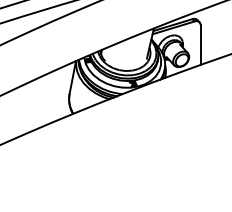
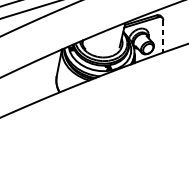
line: (200, 45) -> (163, 36), solid -> dashed

